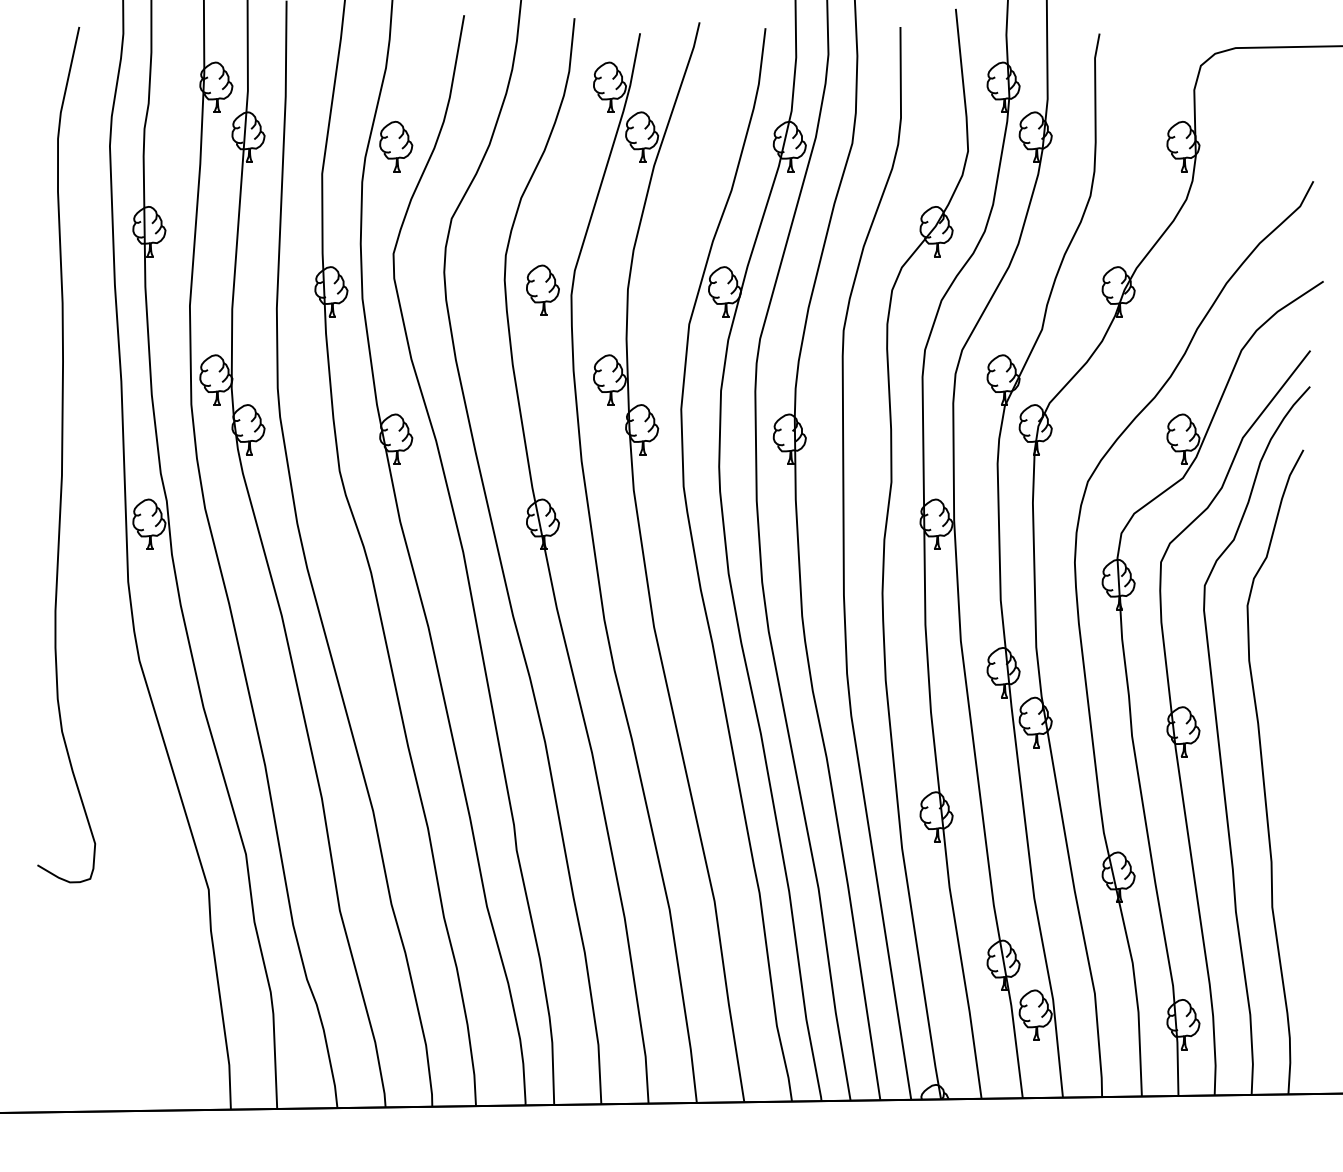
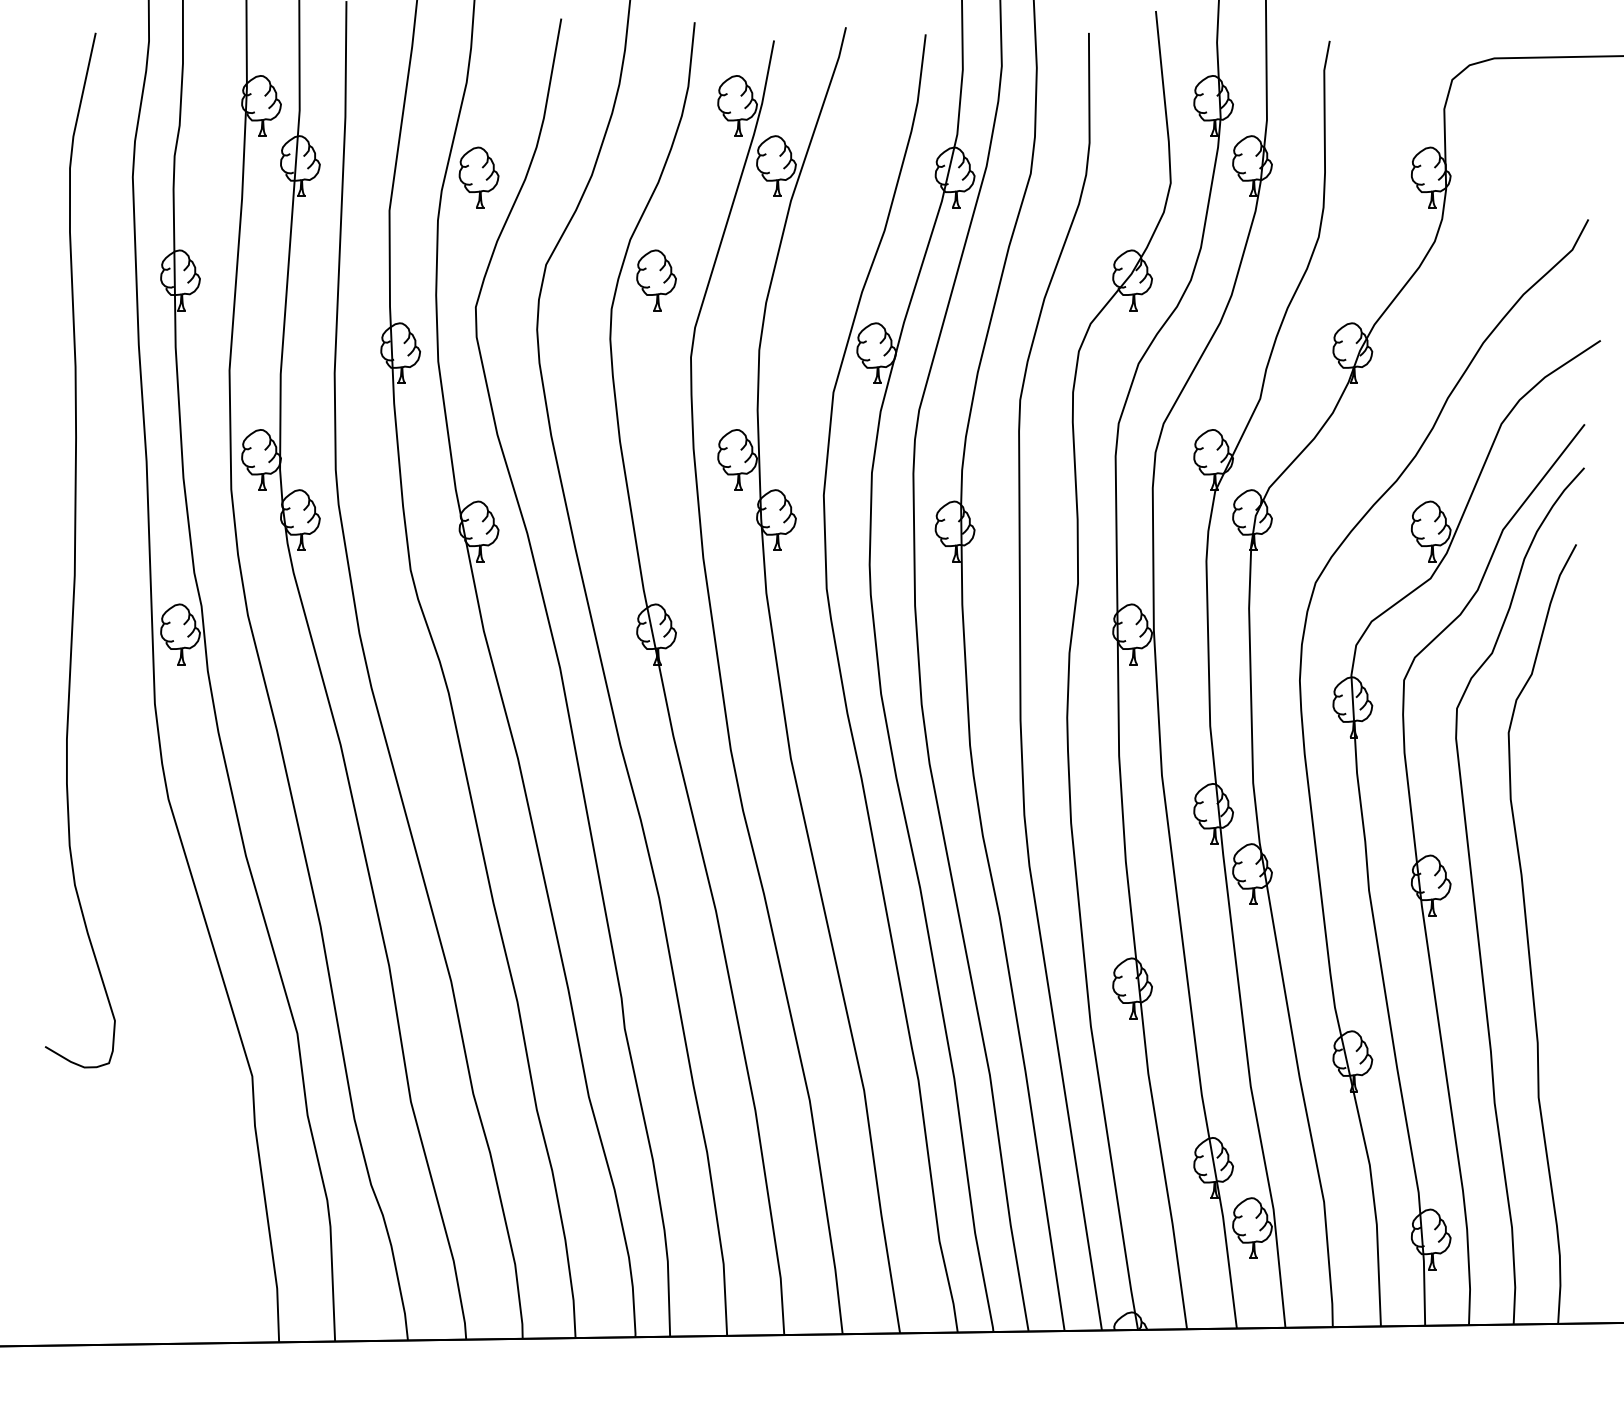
part: (542, 290) -> (656, 280), moved

